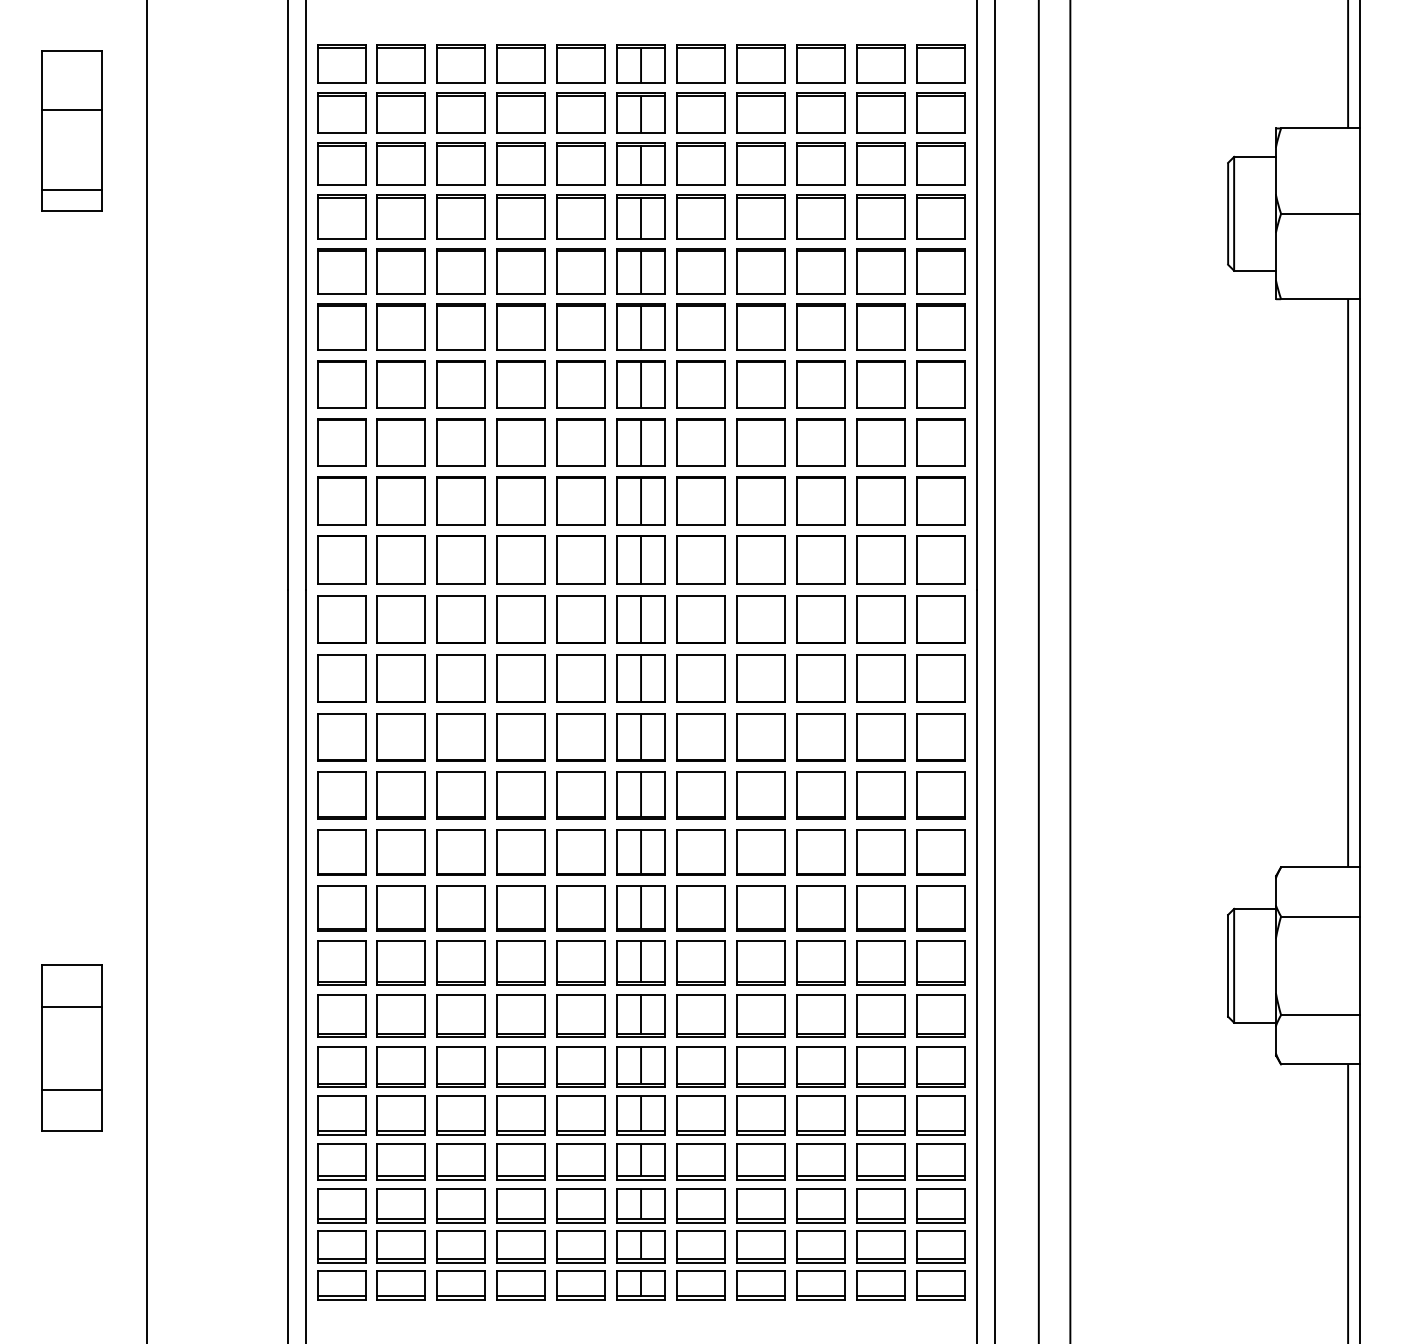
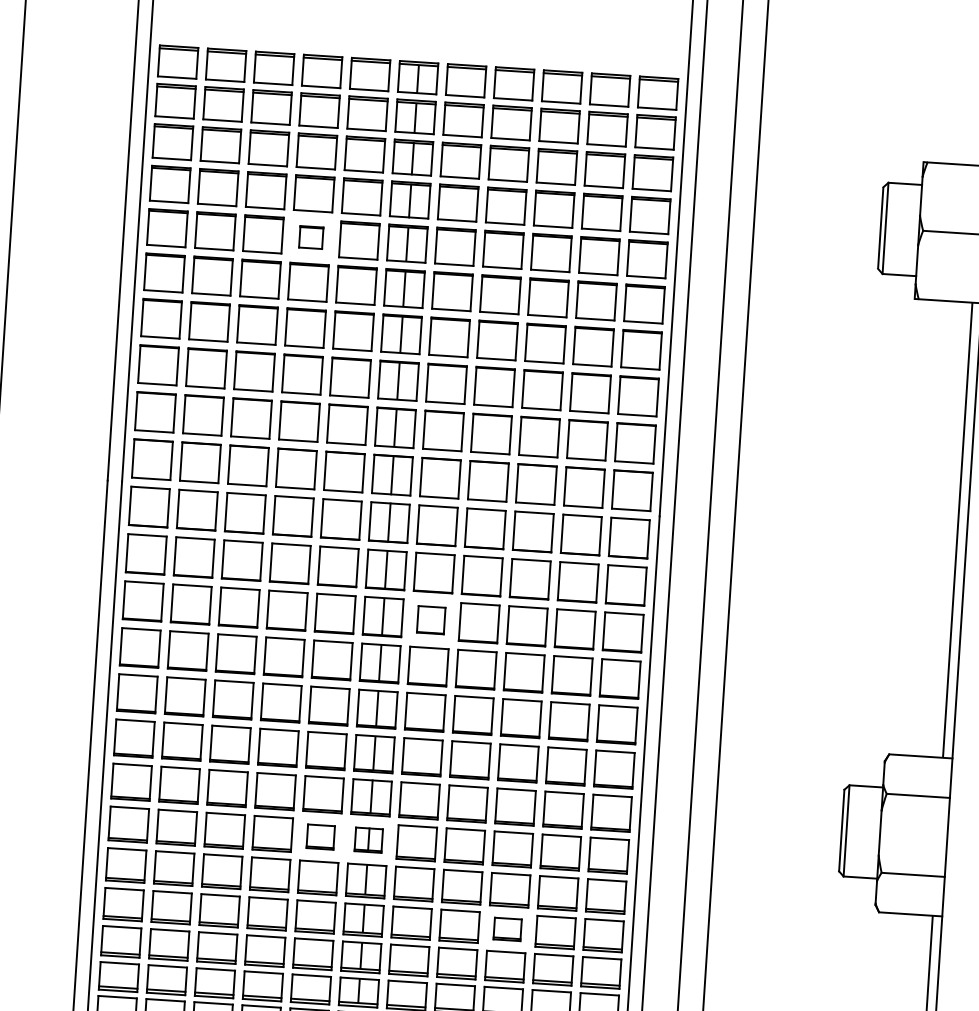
part: (520, 271) -> (310, 237), size x0.6
part: (700, 737) -> (430, 620), size x0.7
part: (580, 1015) -> (320, 836), size x0.7
part: (640, 1015) -> (368, 839), size x0.7
part: (820, 1115) -> (507, 929), size x0.7

